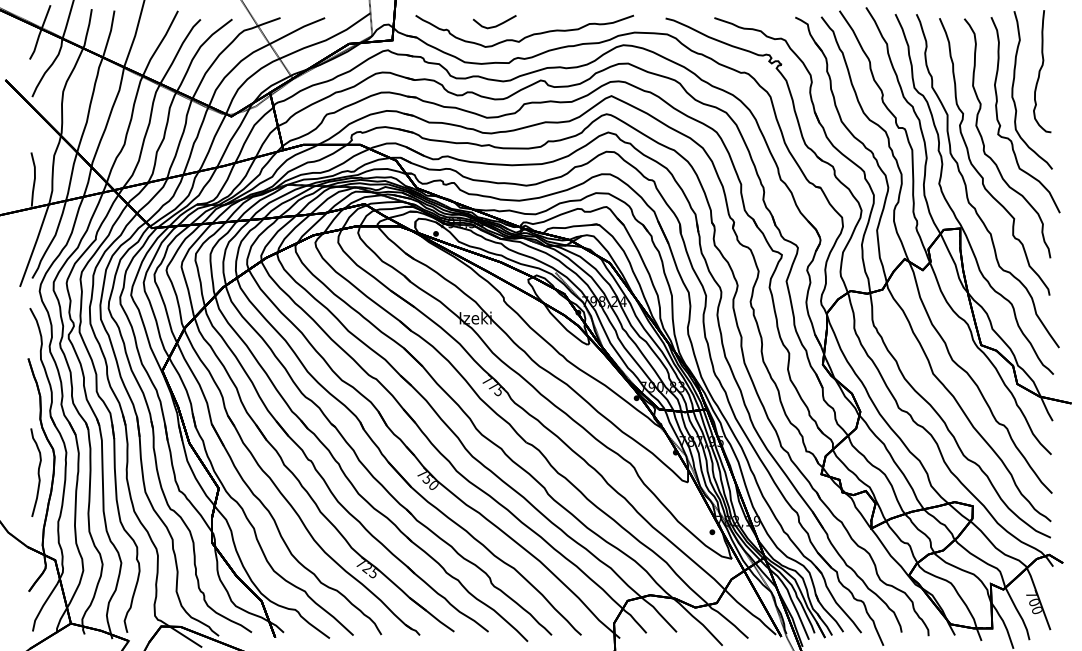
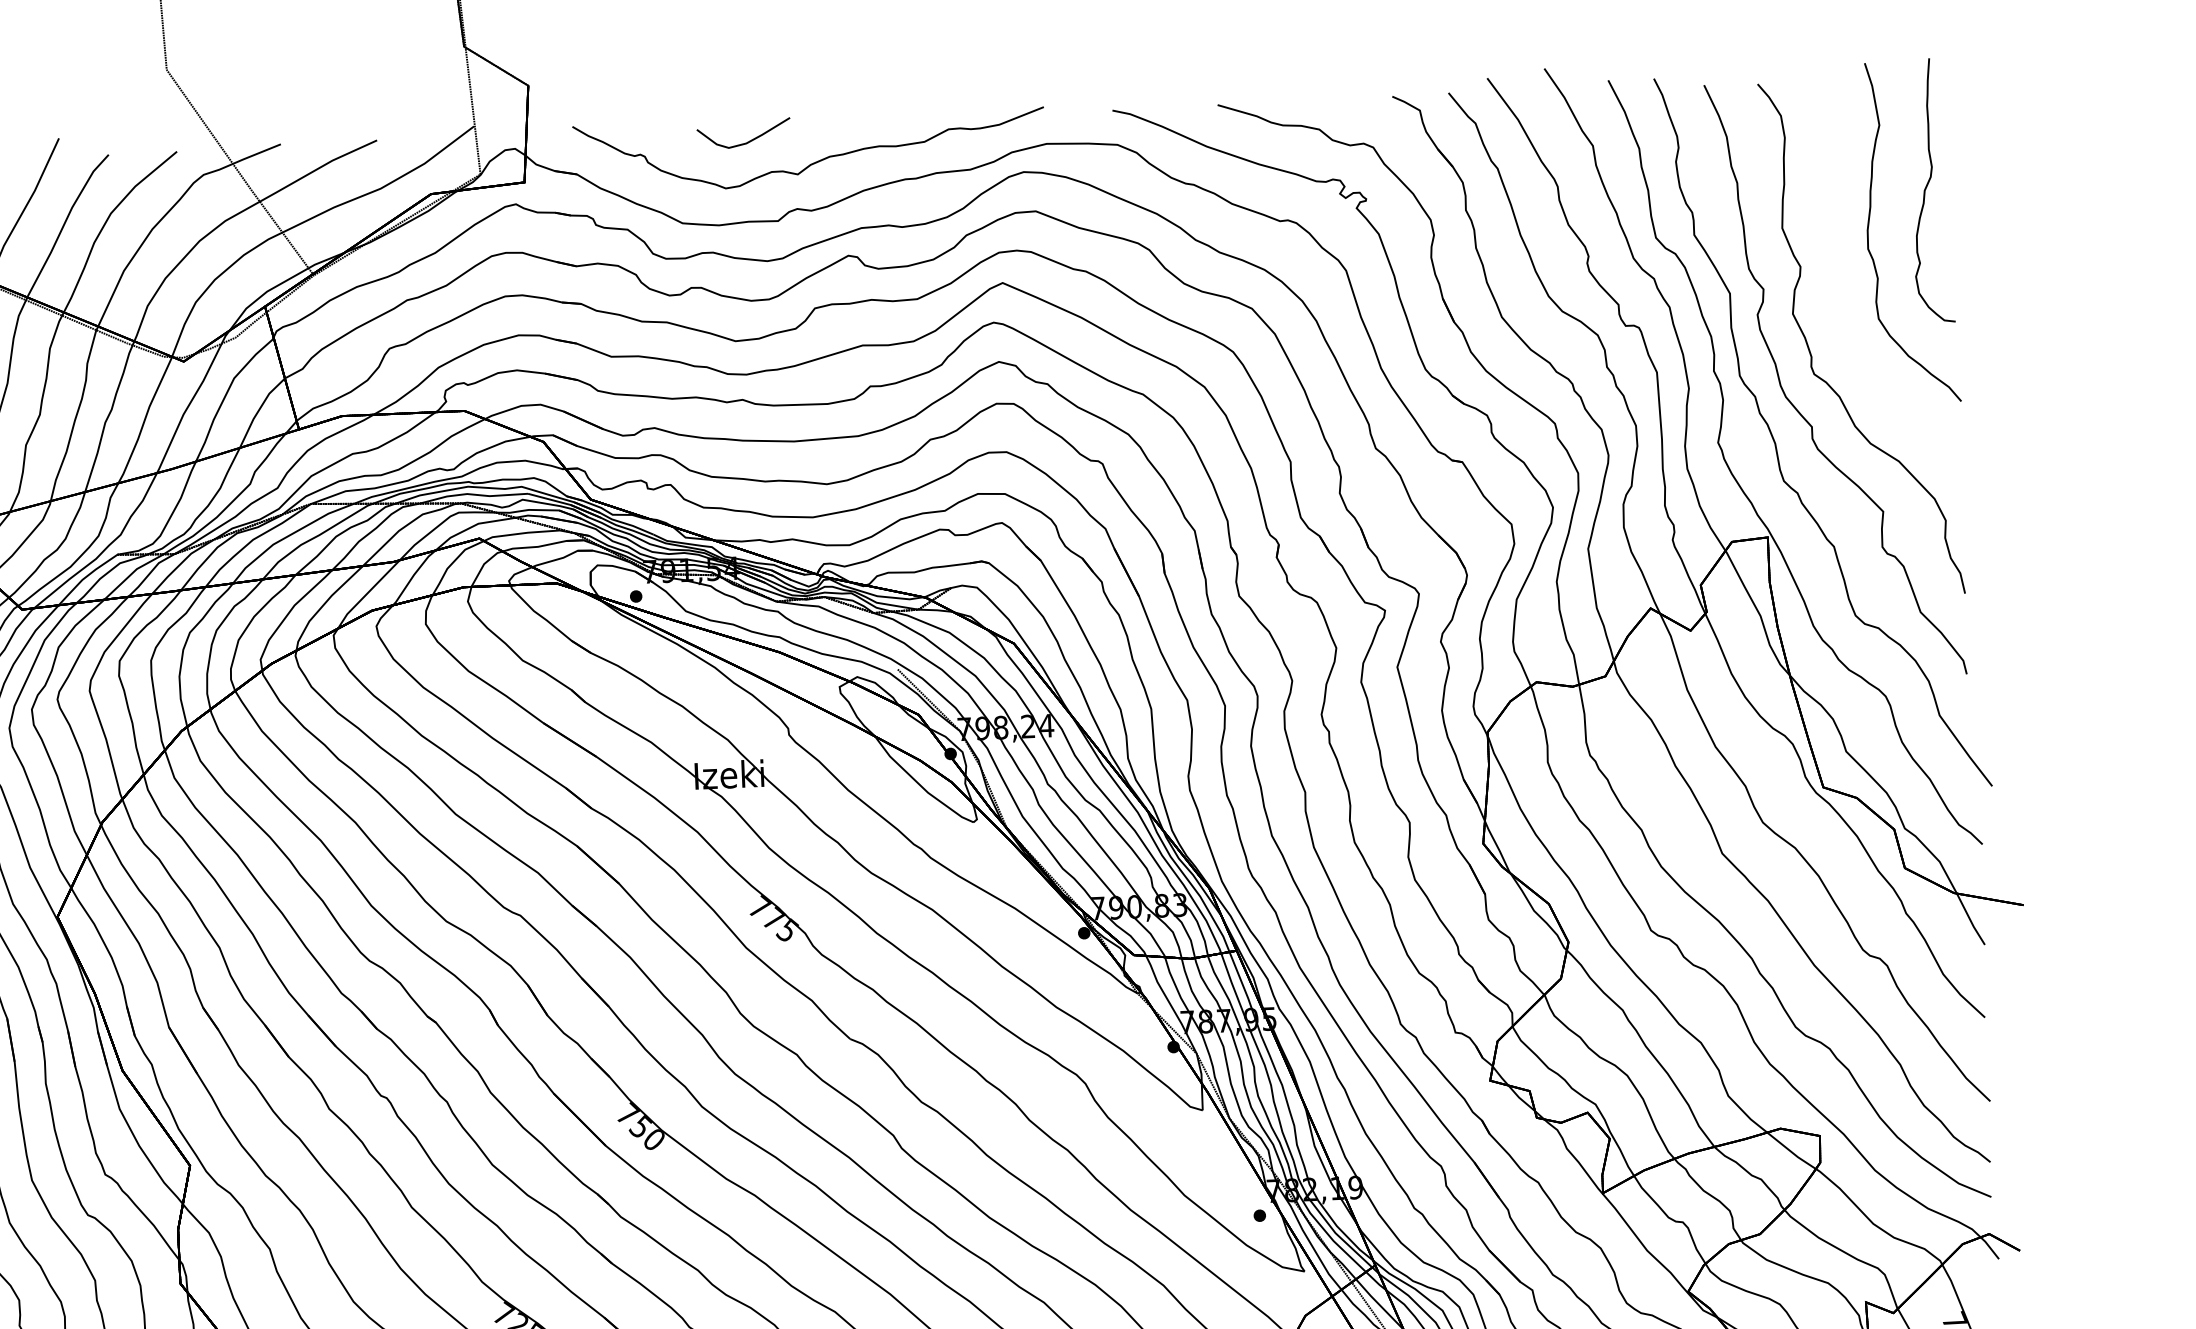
curve: (1001, 125) -> (1847, 311), removed

